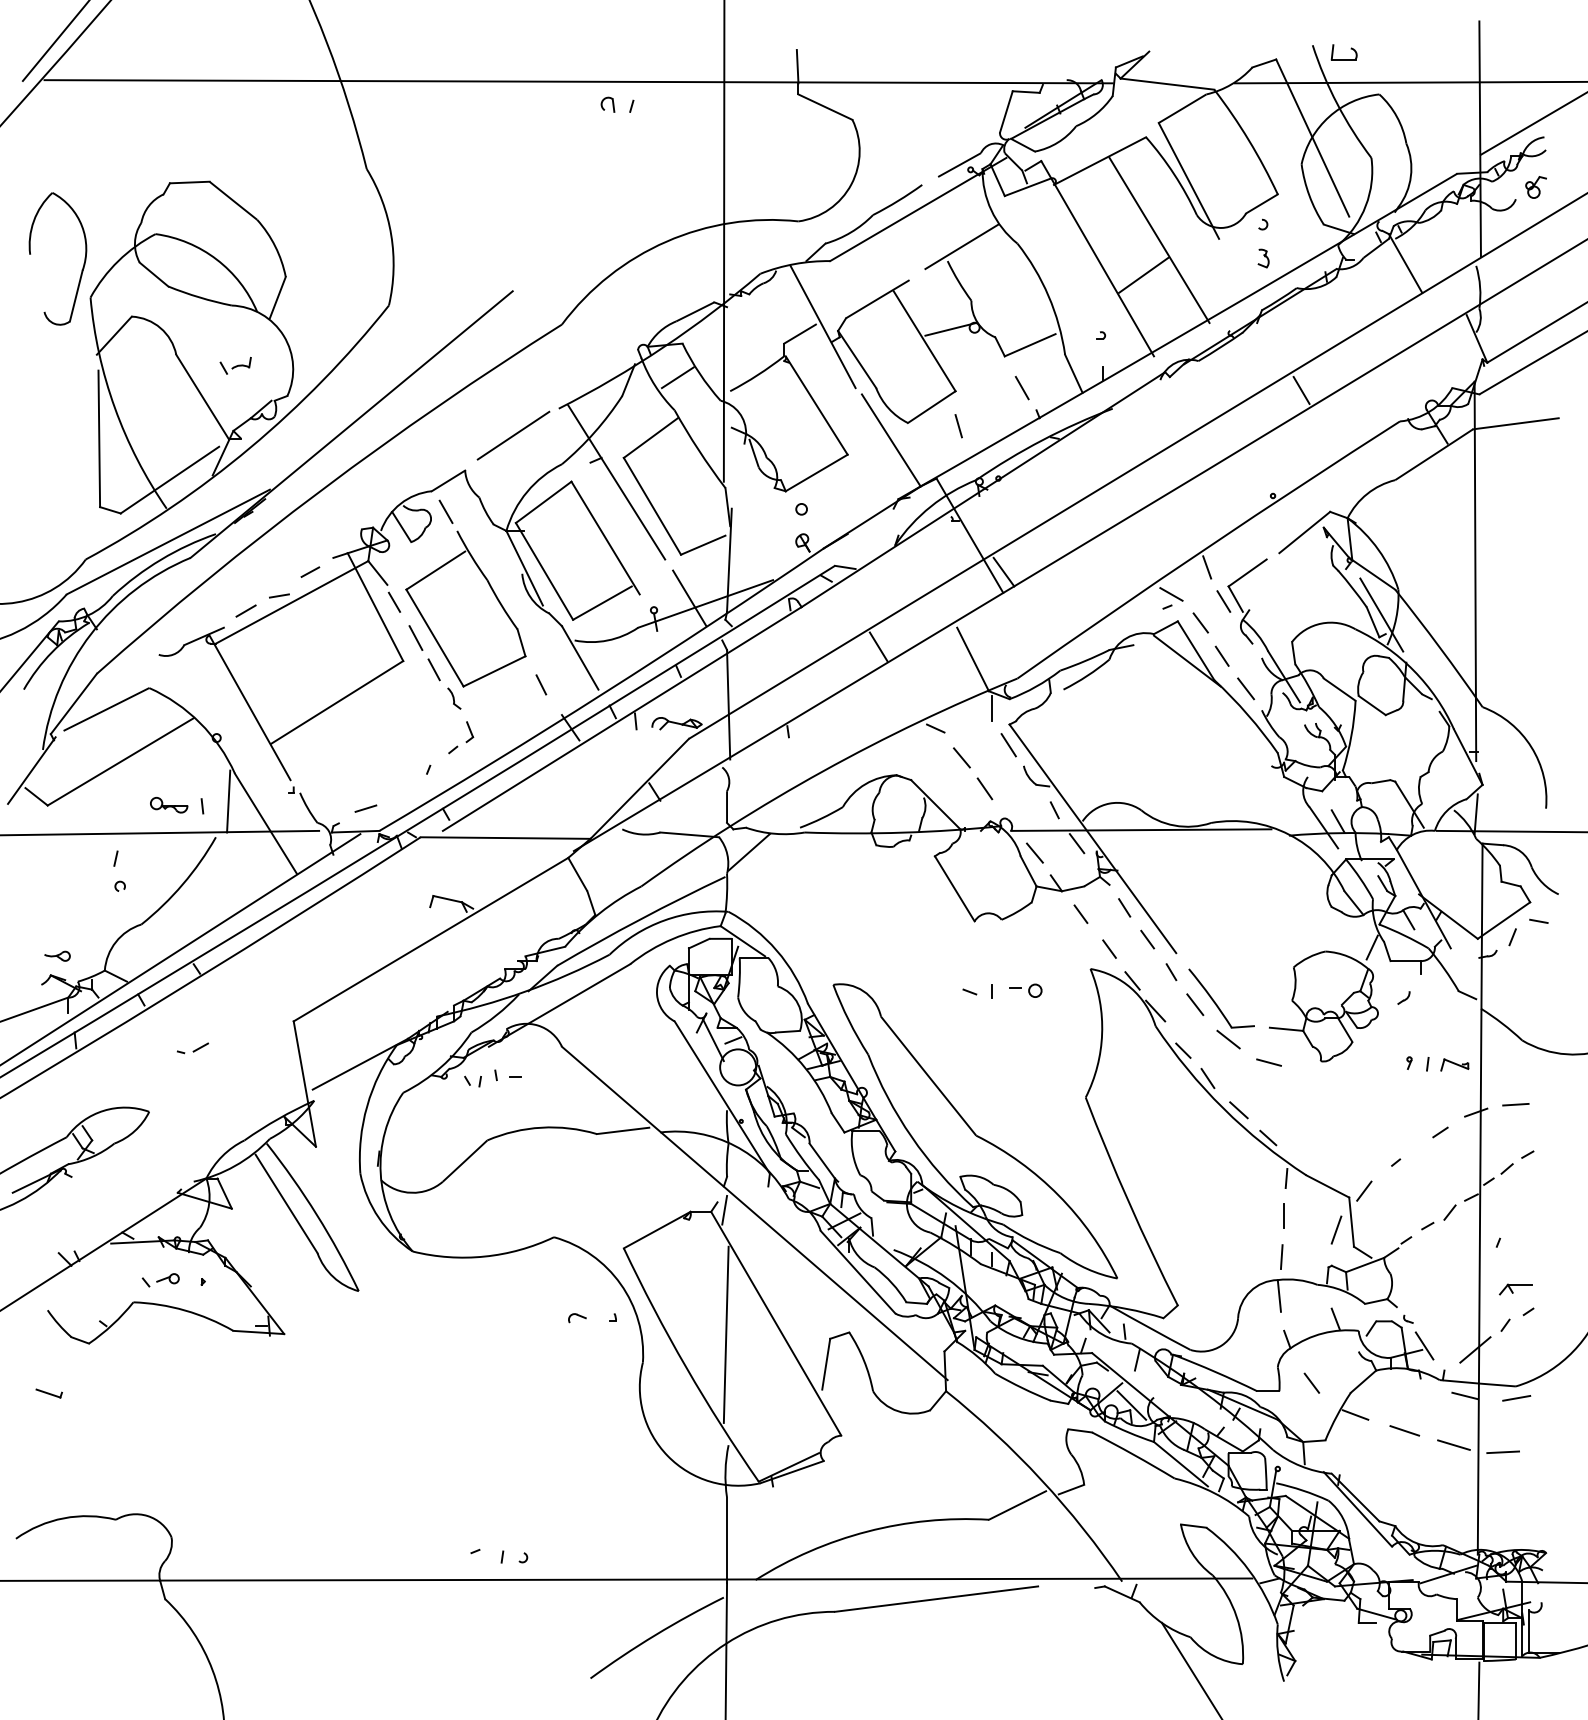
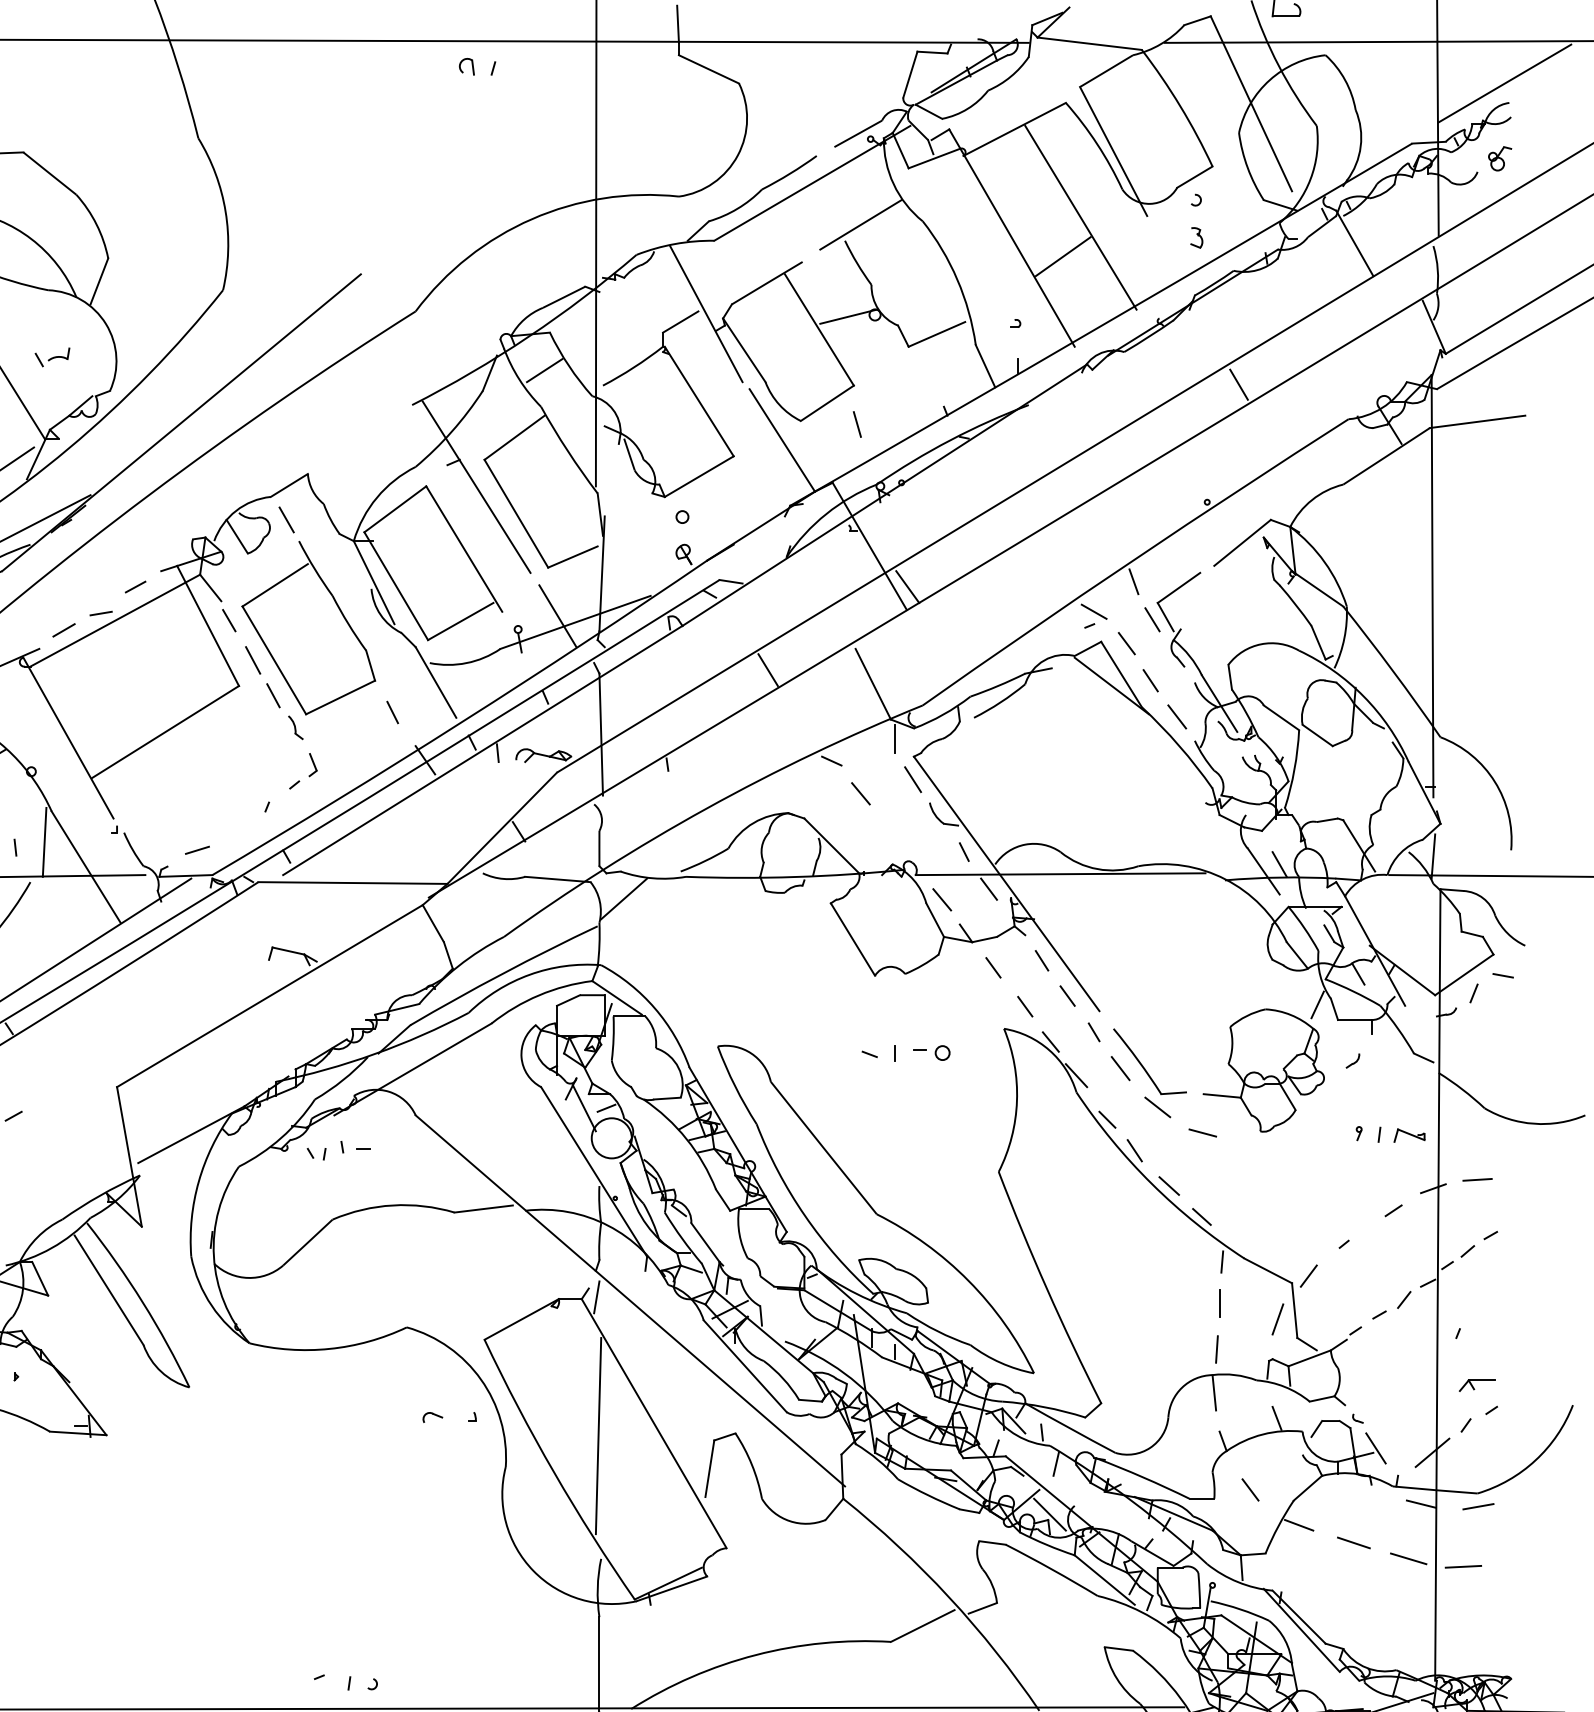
line: (1021, 387) -> (927, 381), removed
line: (513, 435) -> (361, 434), removed
line: (1381, 614) -> (1327, 634), removed
line: (984, 788) -> (886, 827), removed

